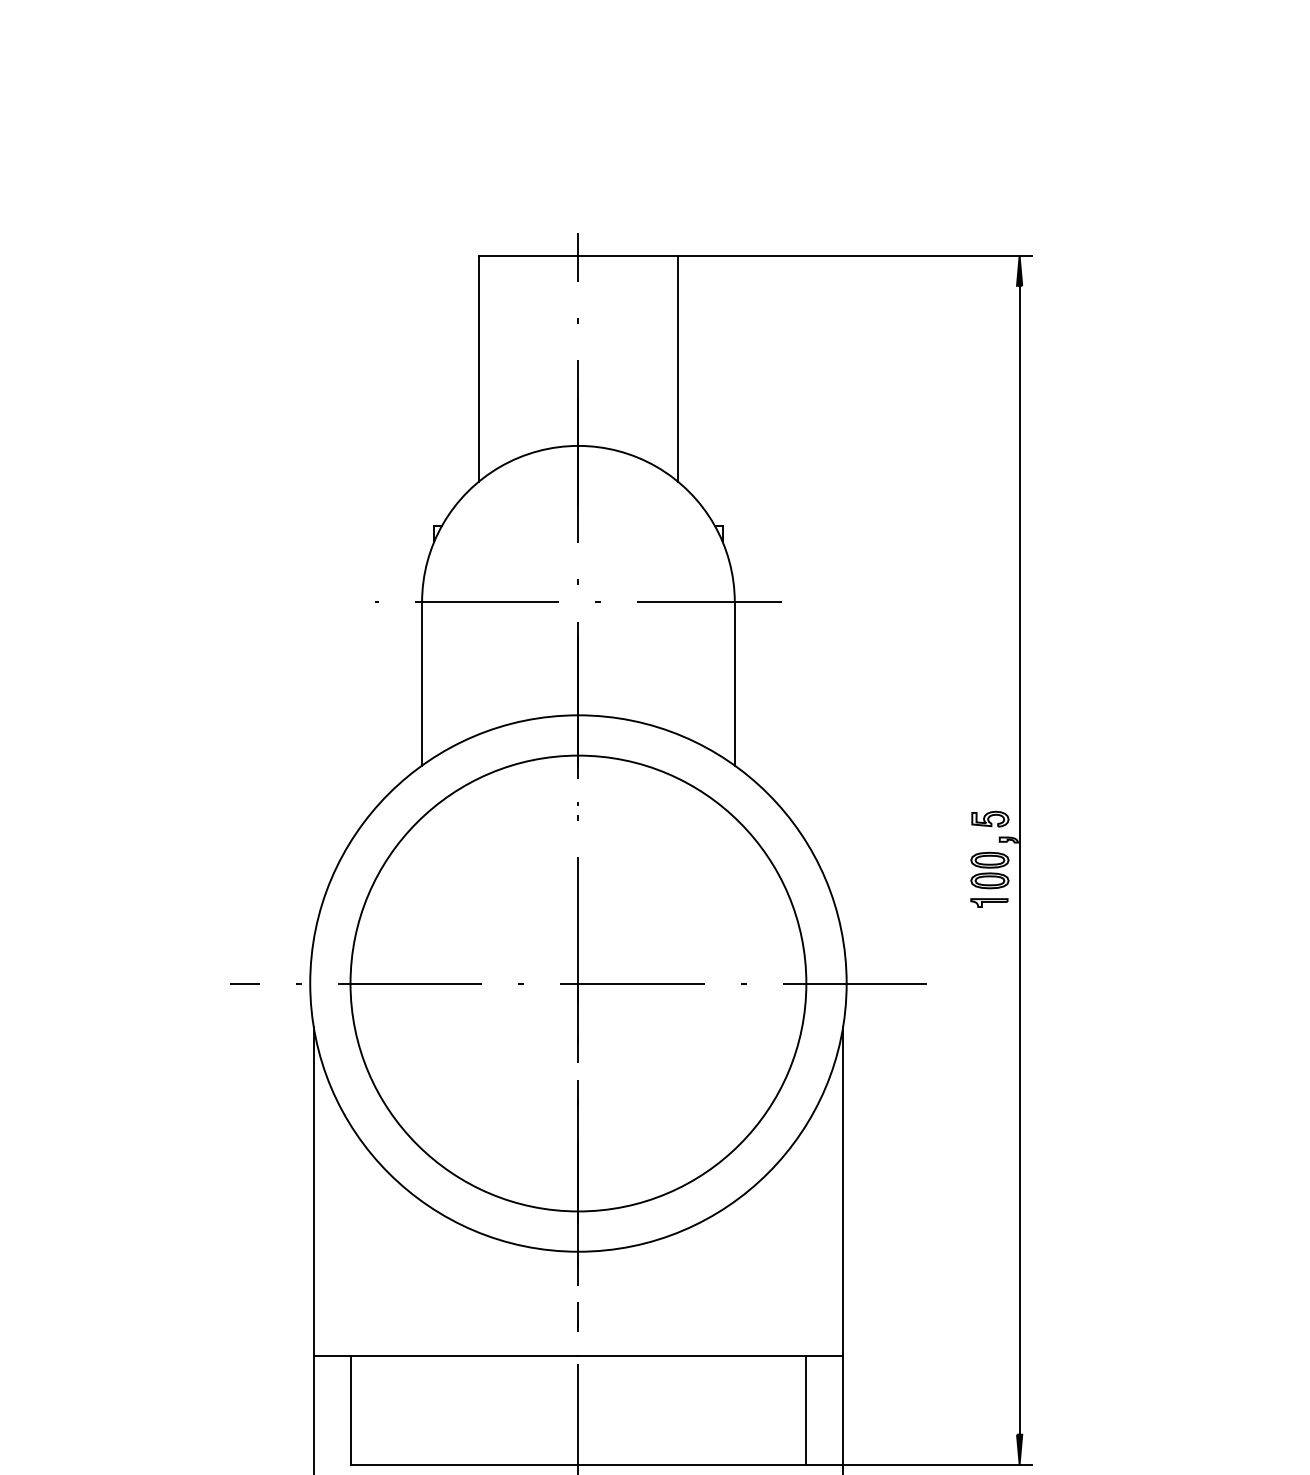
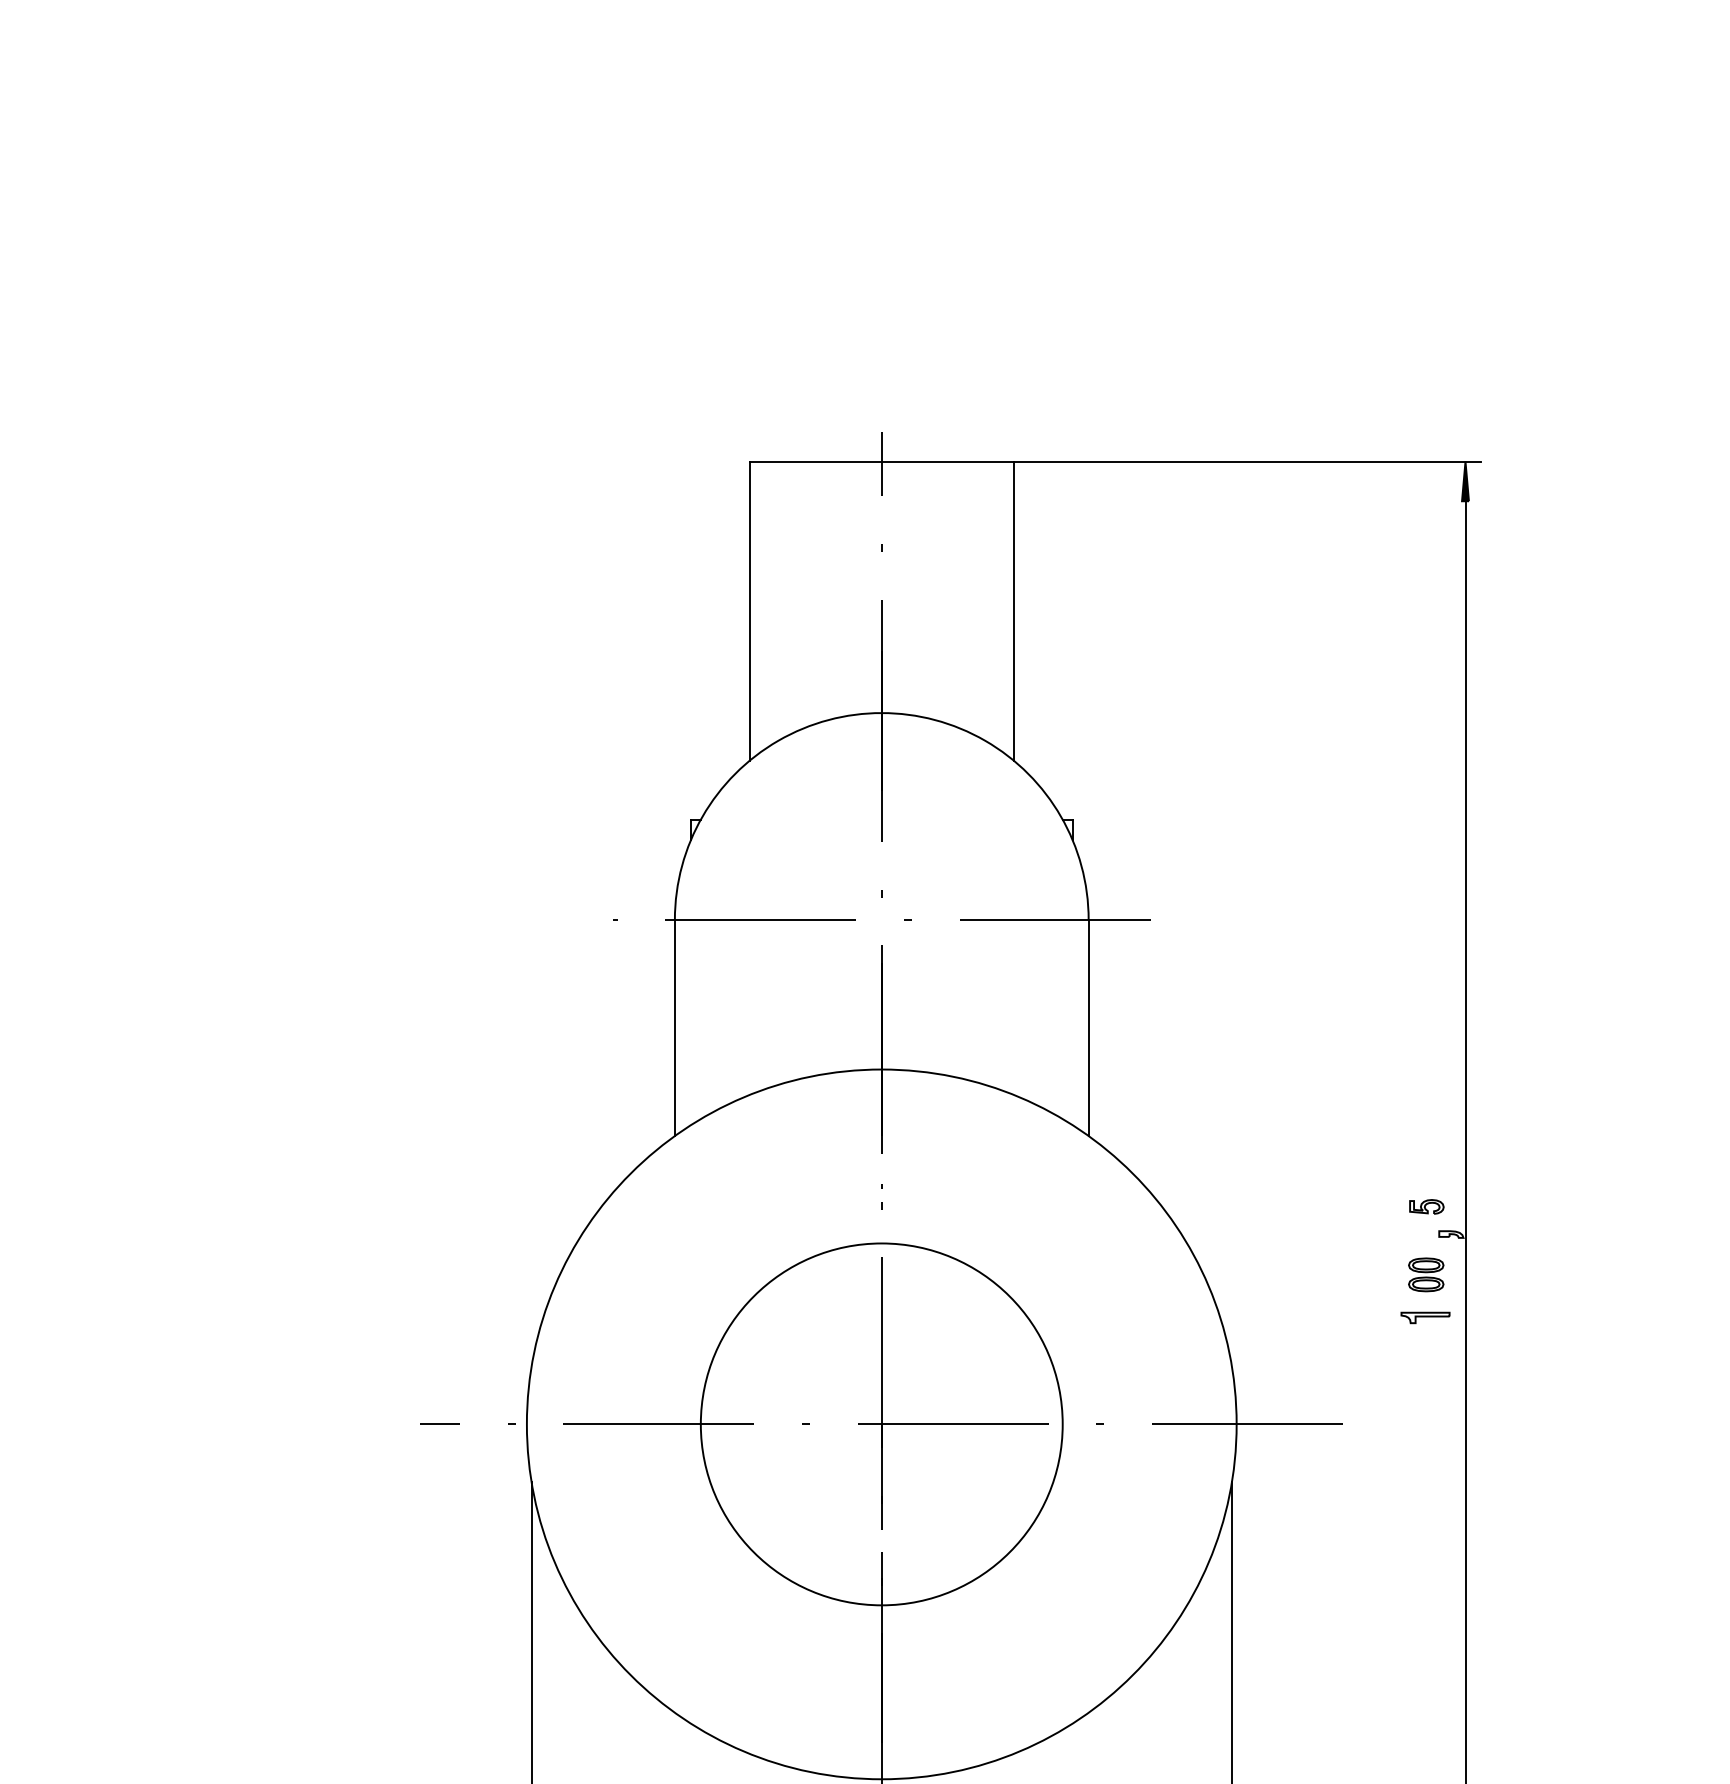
part: (990, 818) -> (1426, 1206), size x0.7
part: (989, 870) -> (1425, 1274), size x0.7
circle: (578, 983) -> (881, 1424), size x0.6

